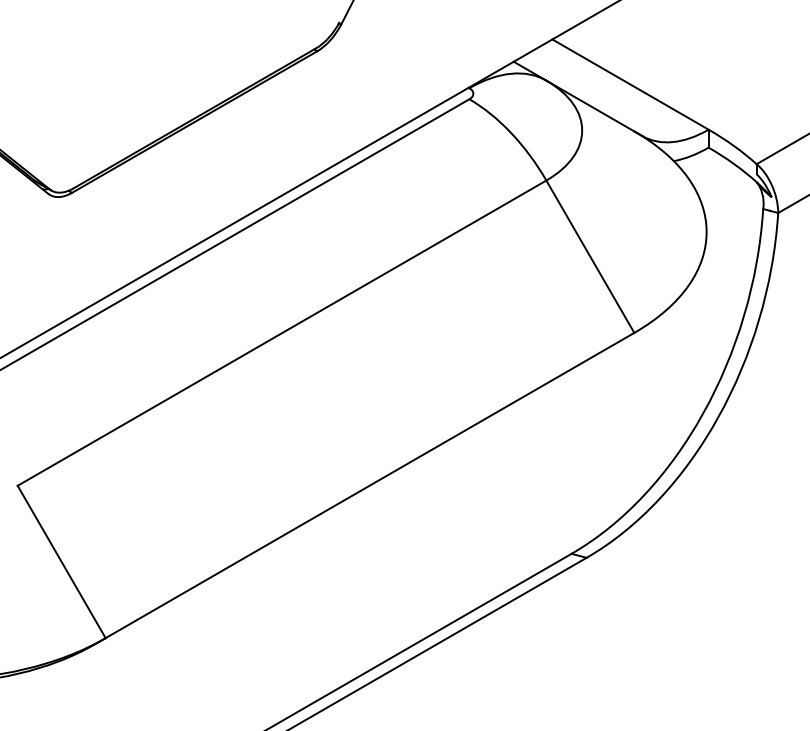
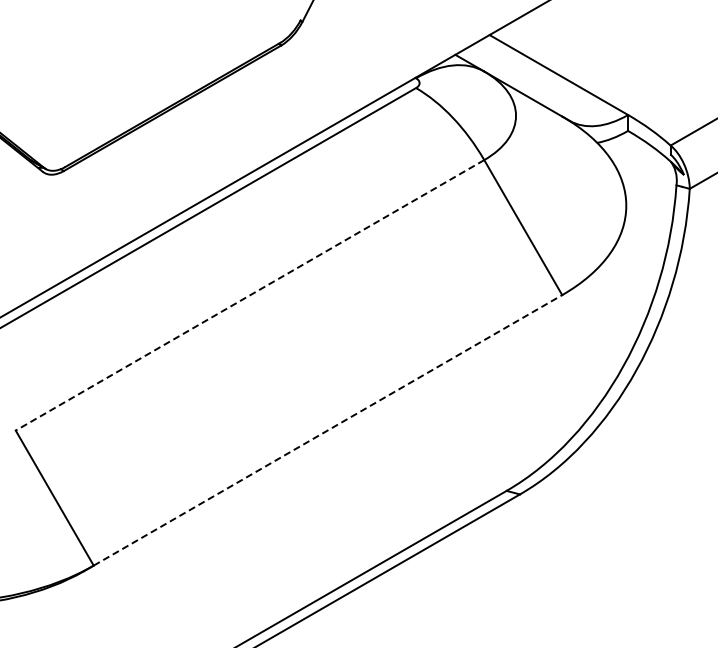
line: (281, 333) -> (249, 295), solid -> dashed
line: (370, 485) -> (328, 430), solid -> dashed

